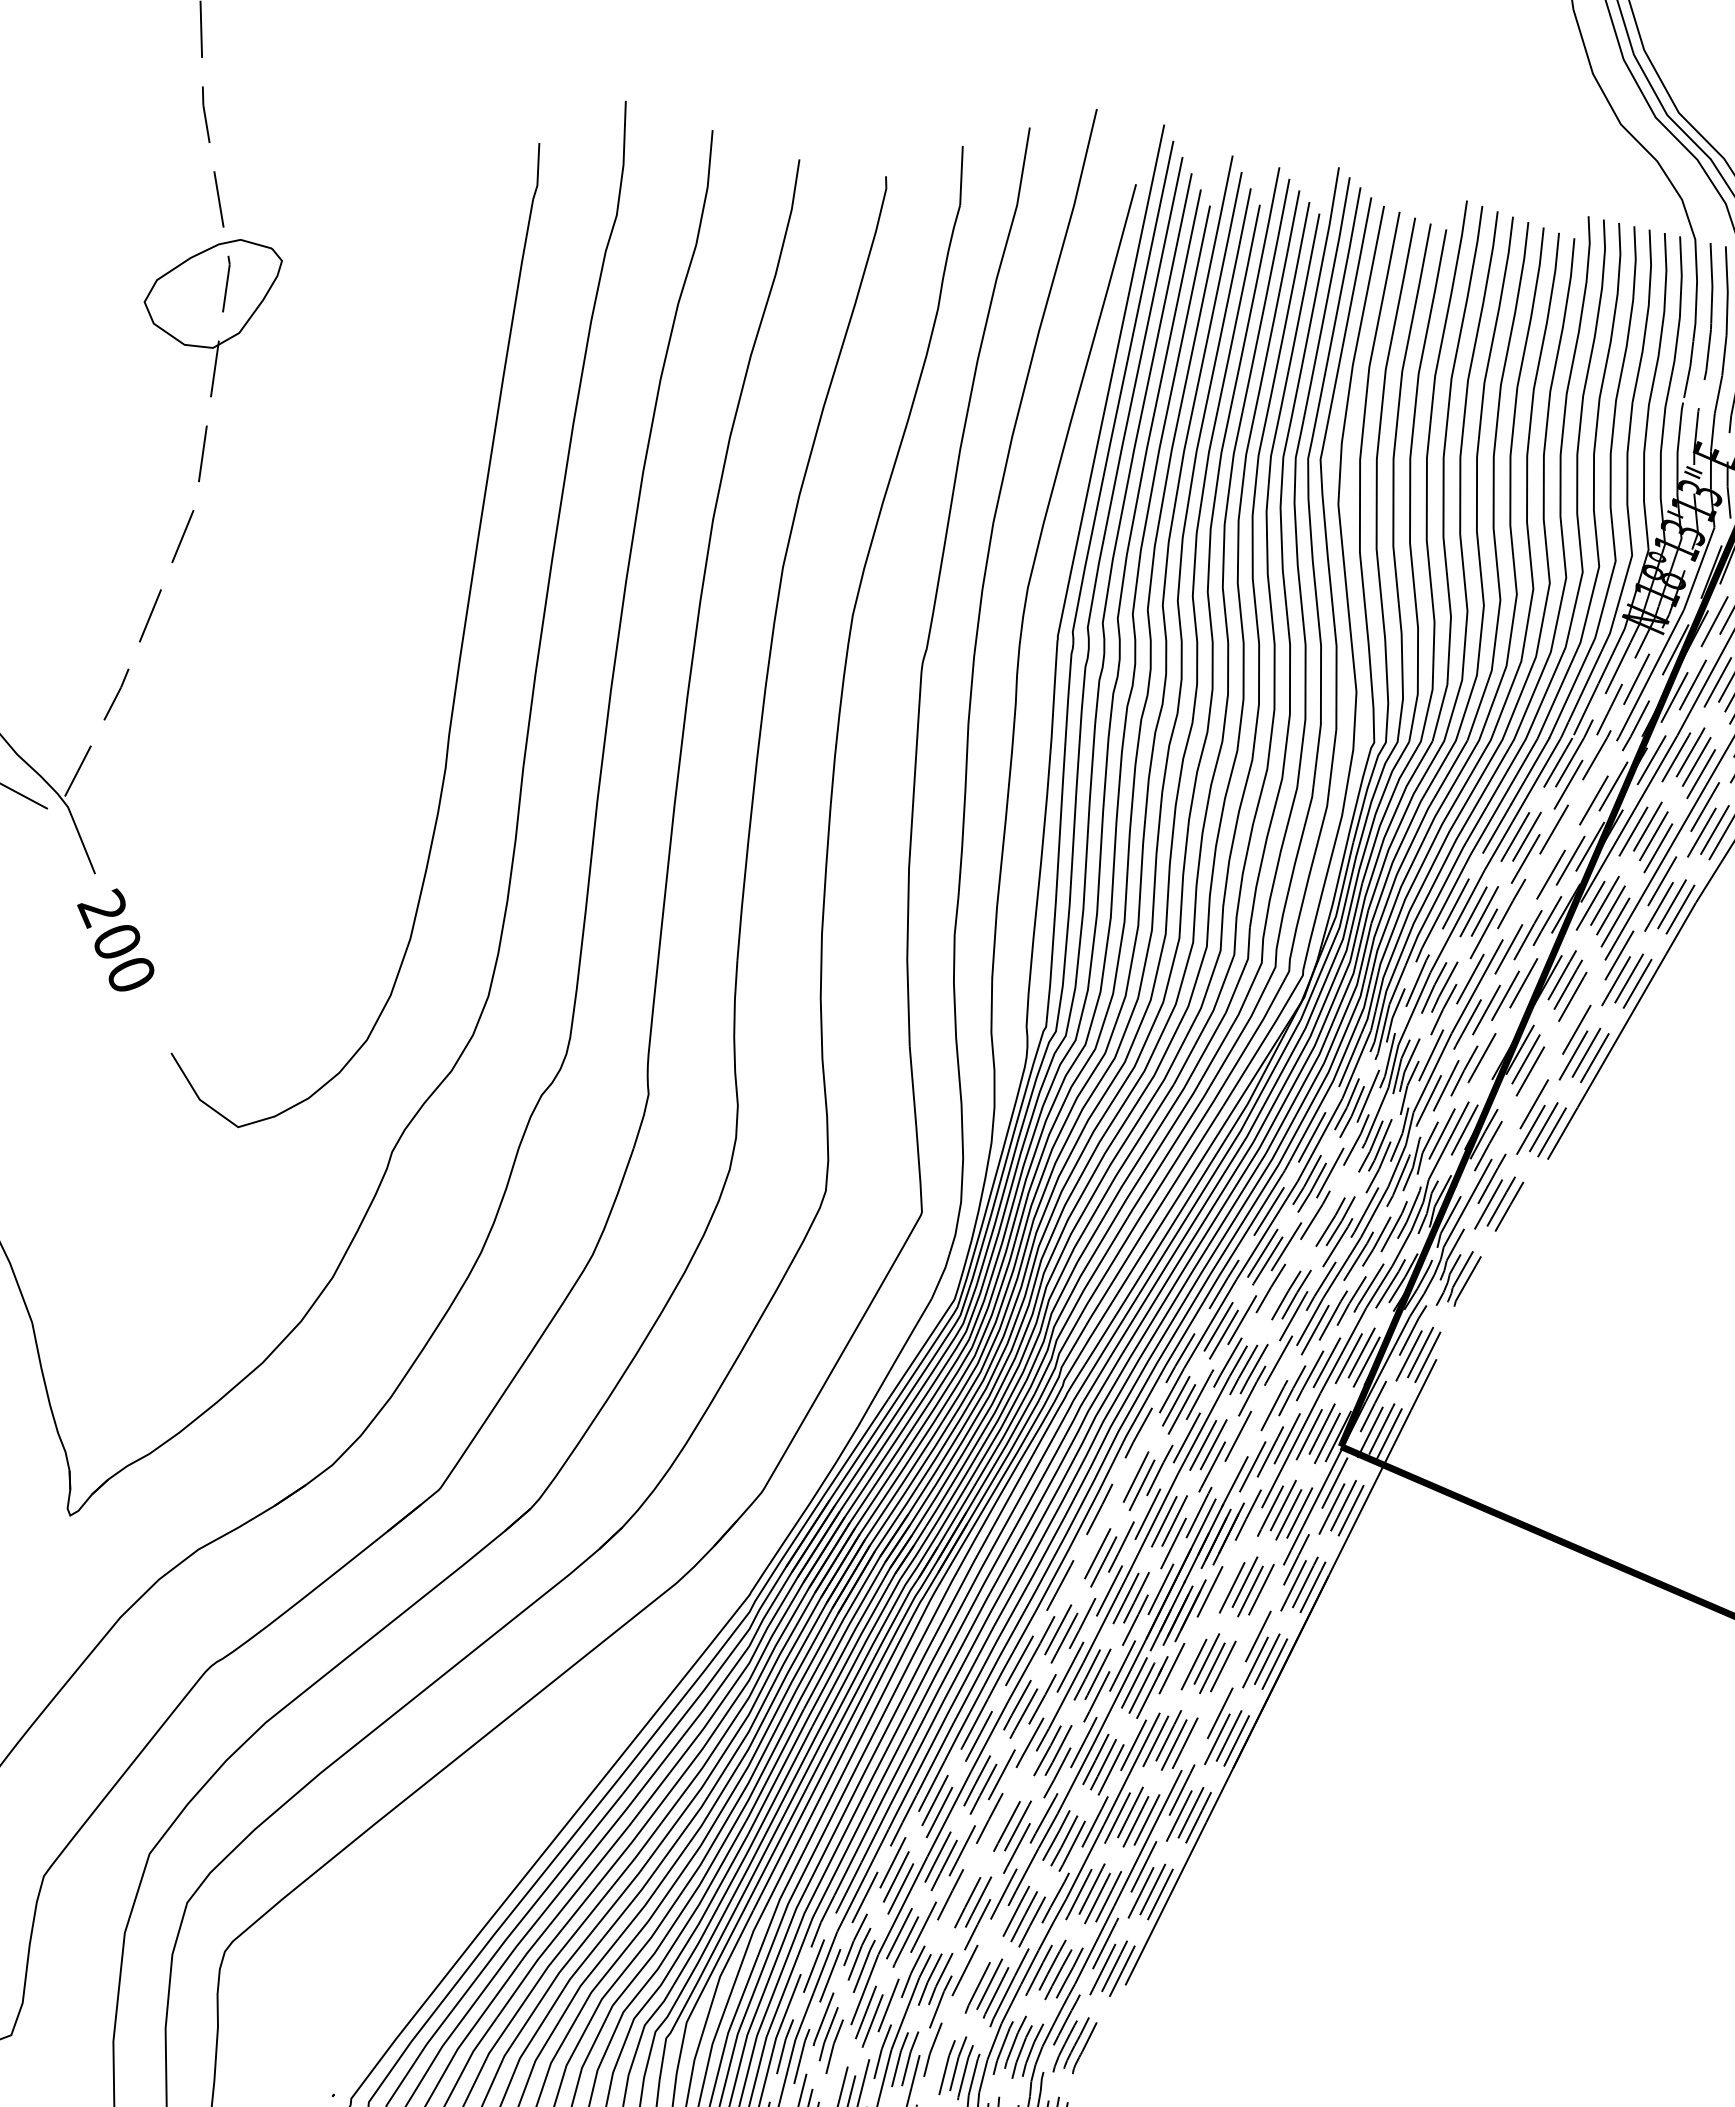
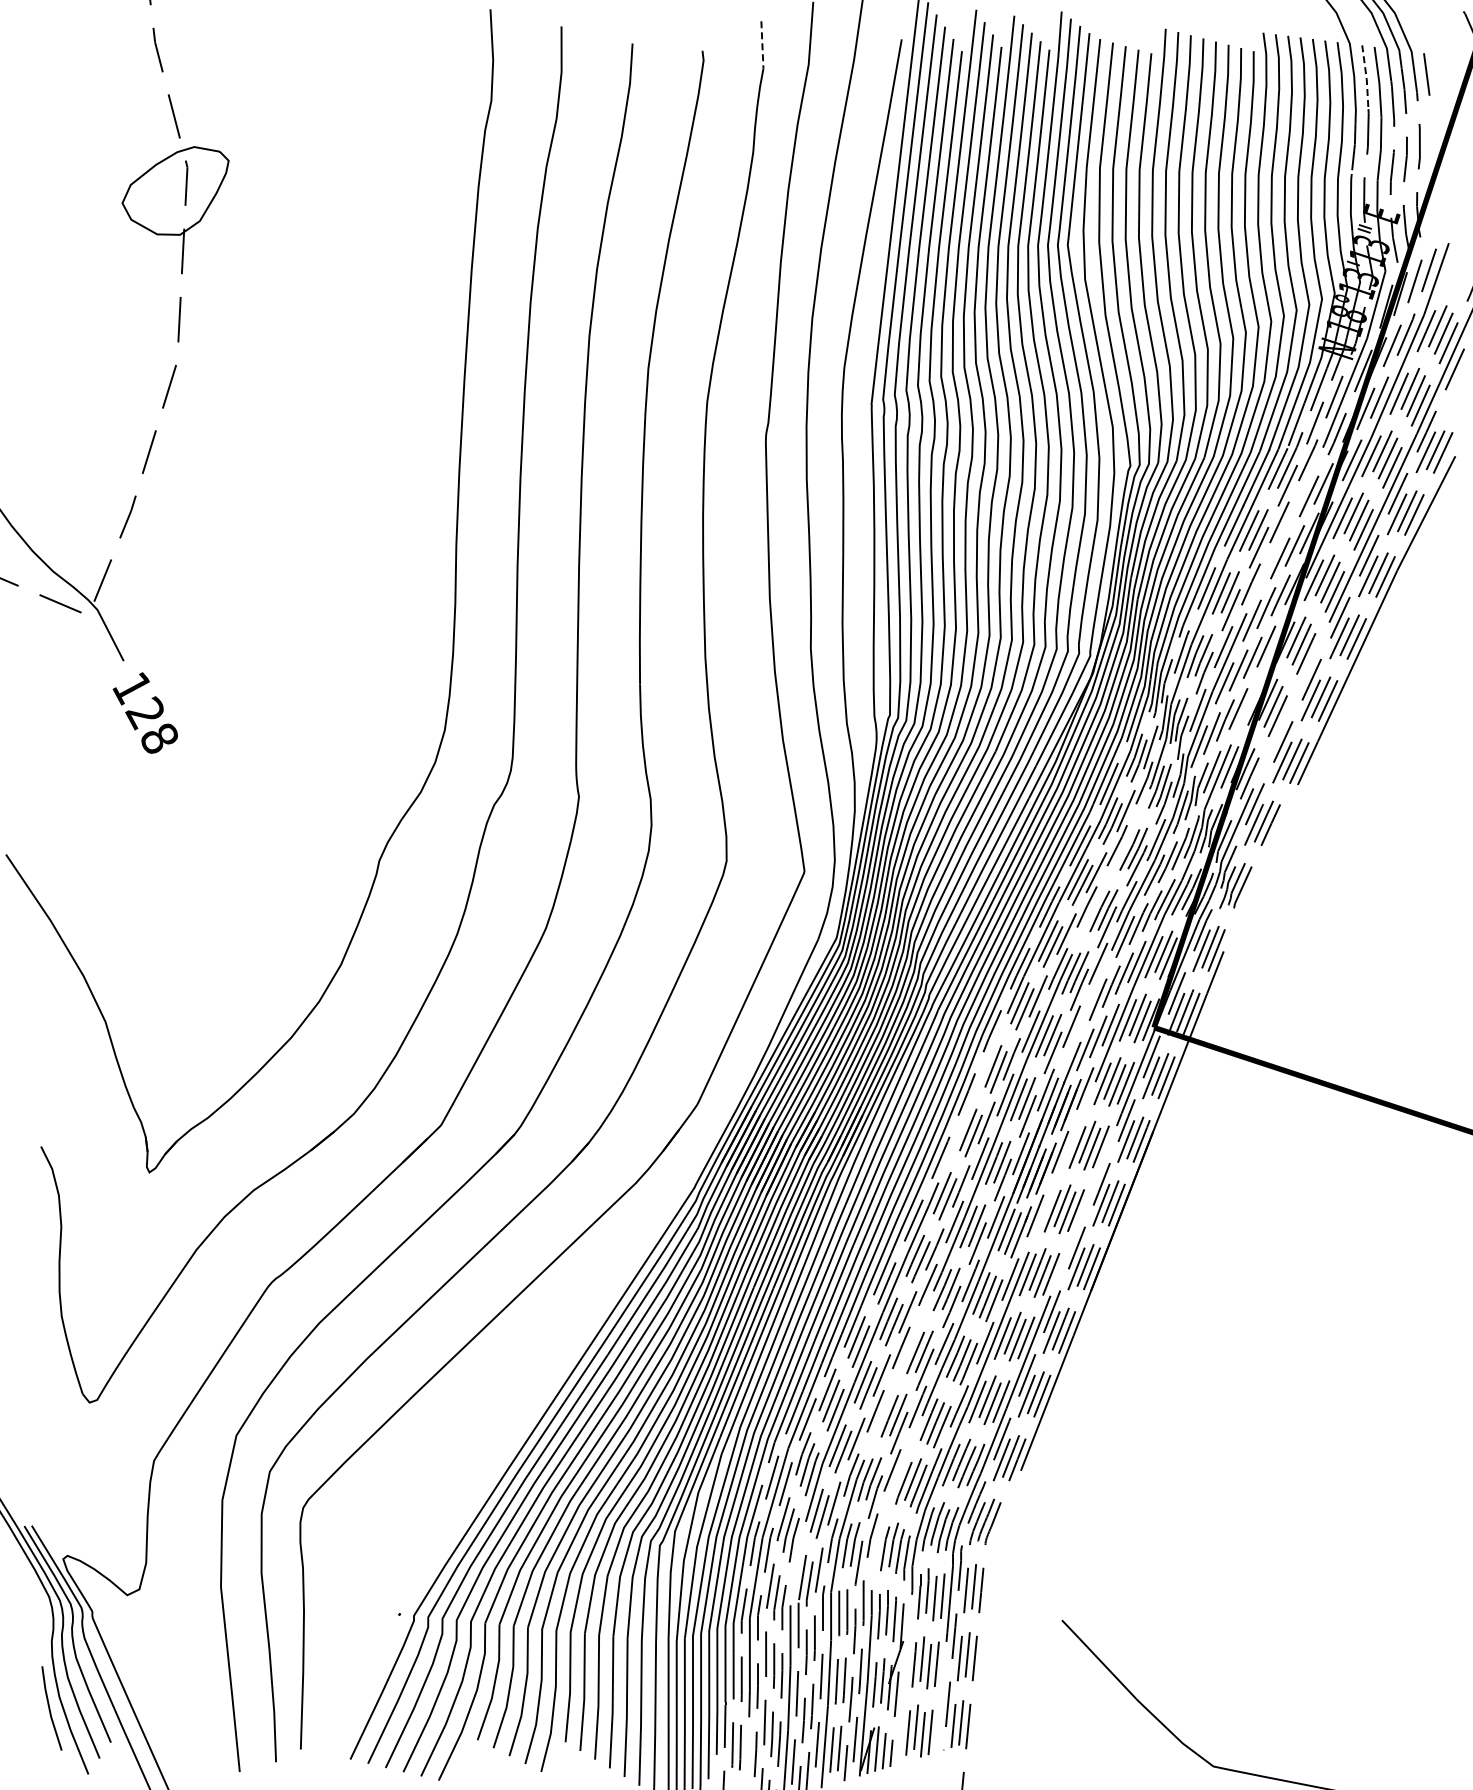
line: (961, 175) -> (762, 44), solid -> dashed
line: (1712, 283) -> (1366, 77), solid -> dashed
curve: (459, 647) -> (397, 455), removed
text: (115, 940) -> (144, 712), 200 -> 128

